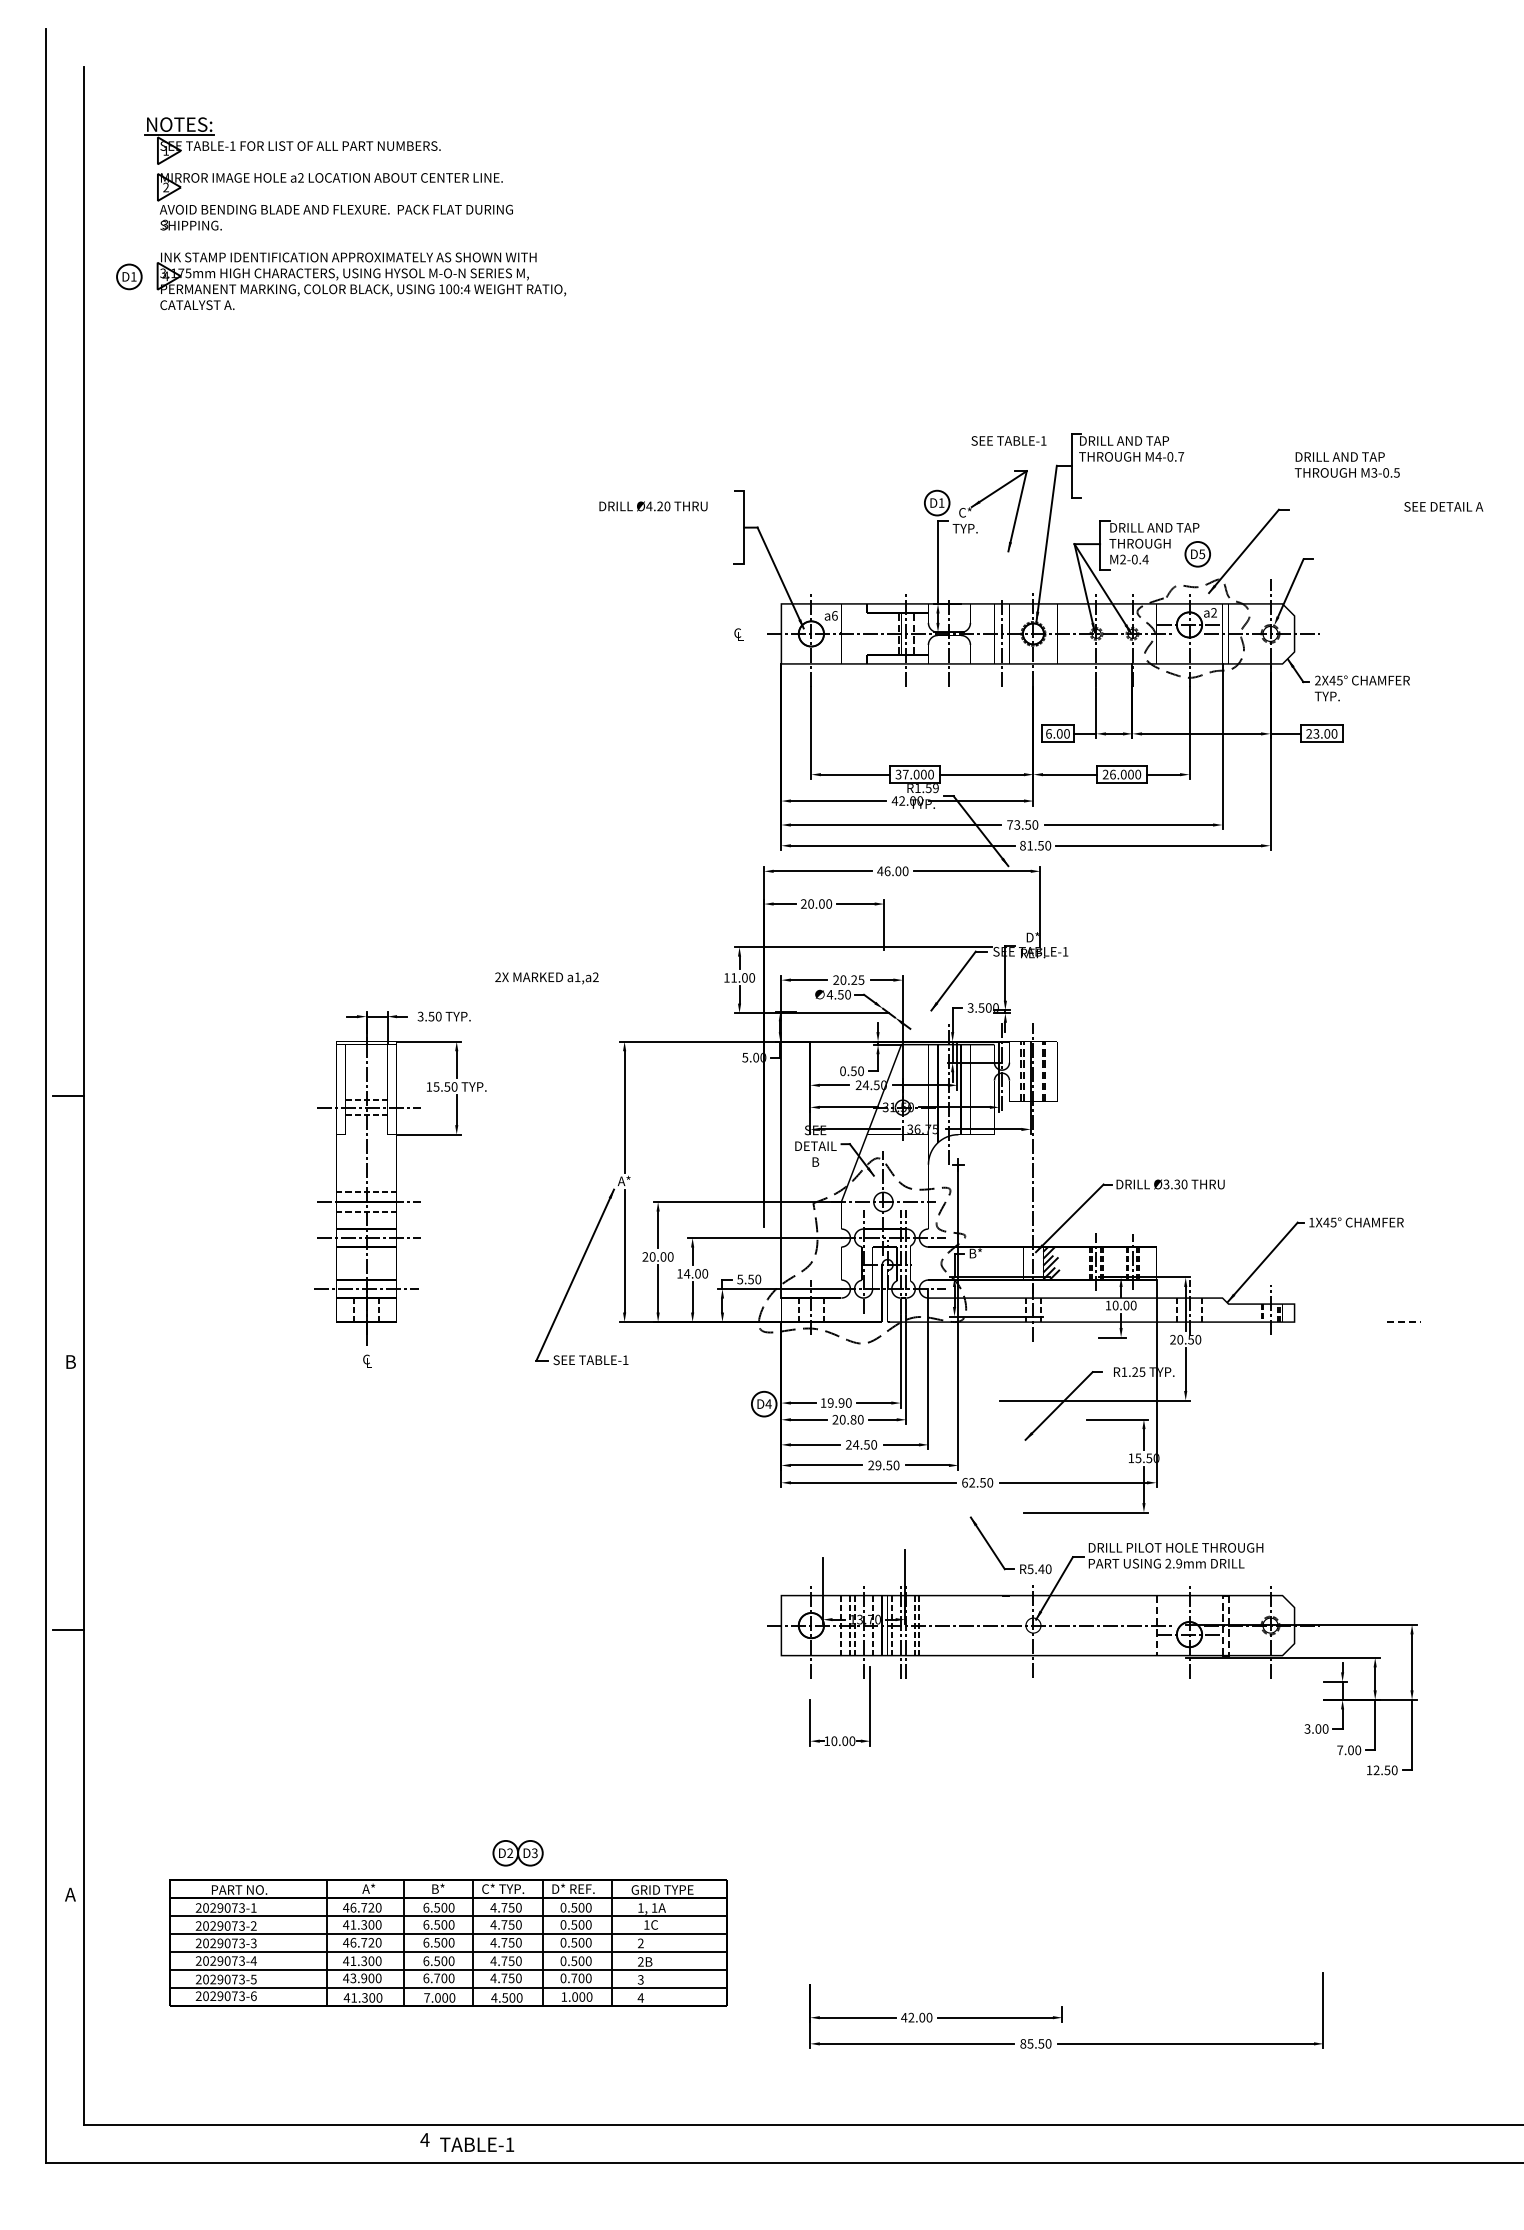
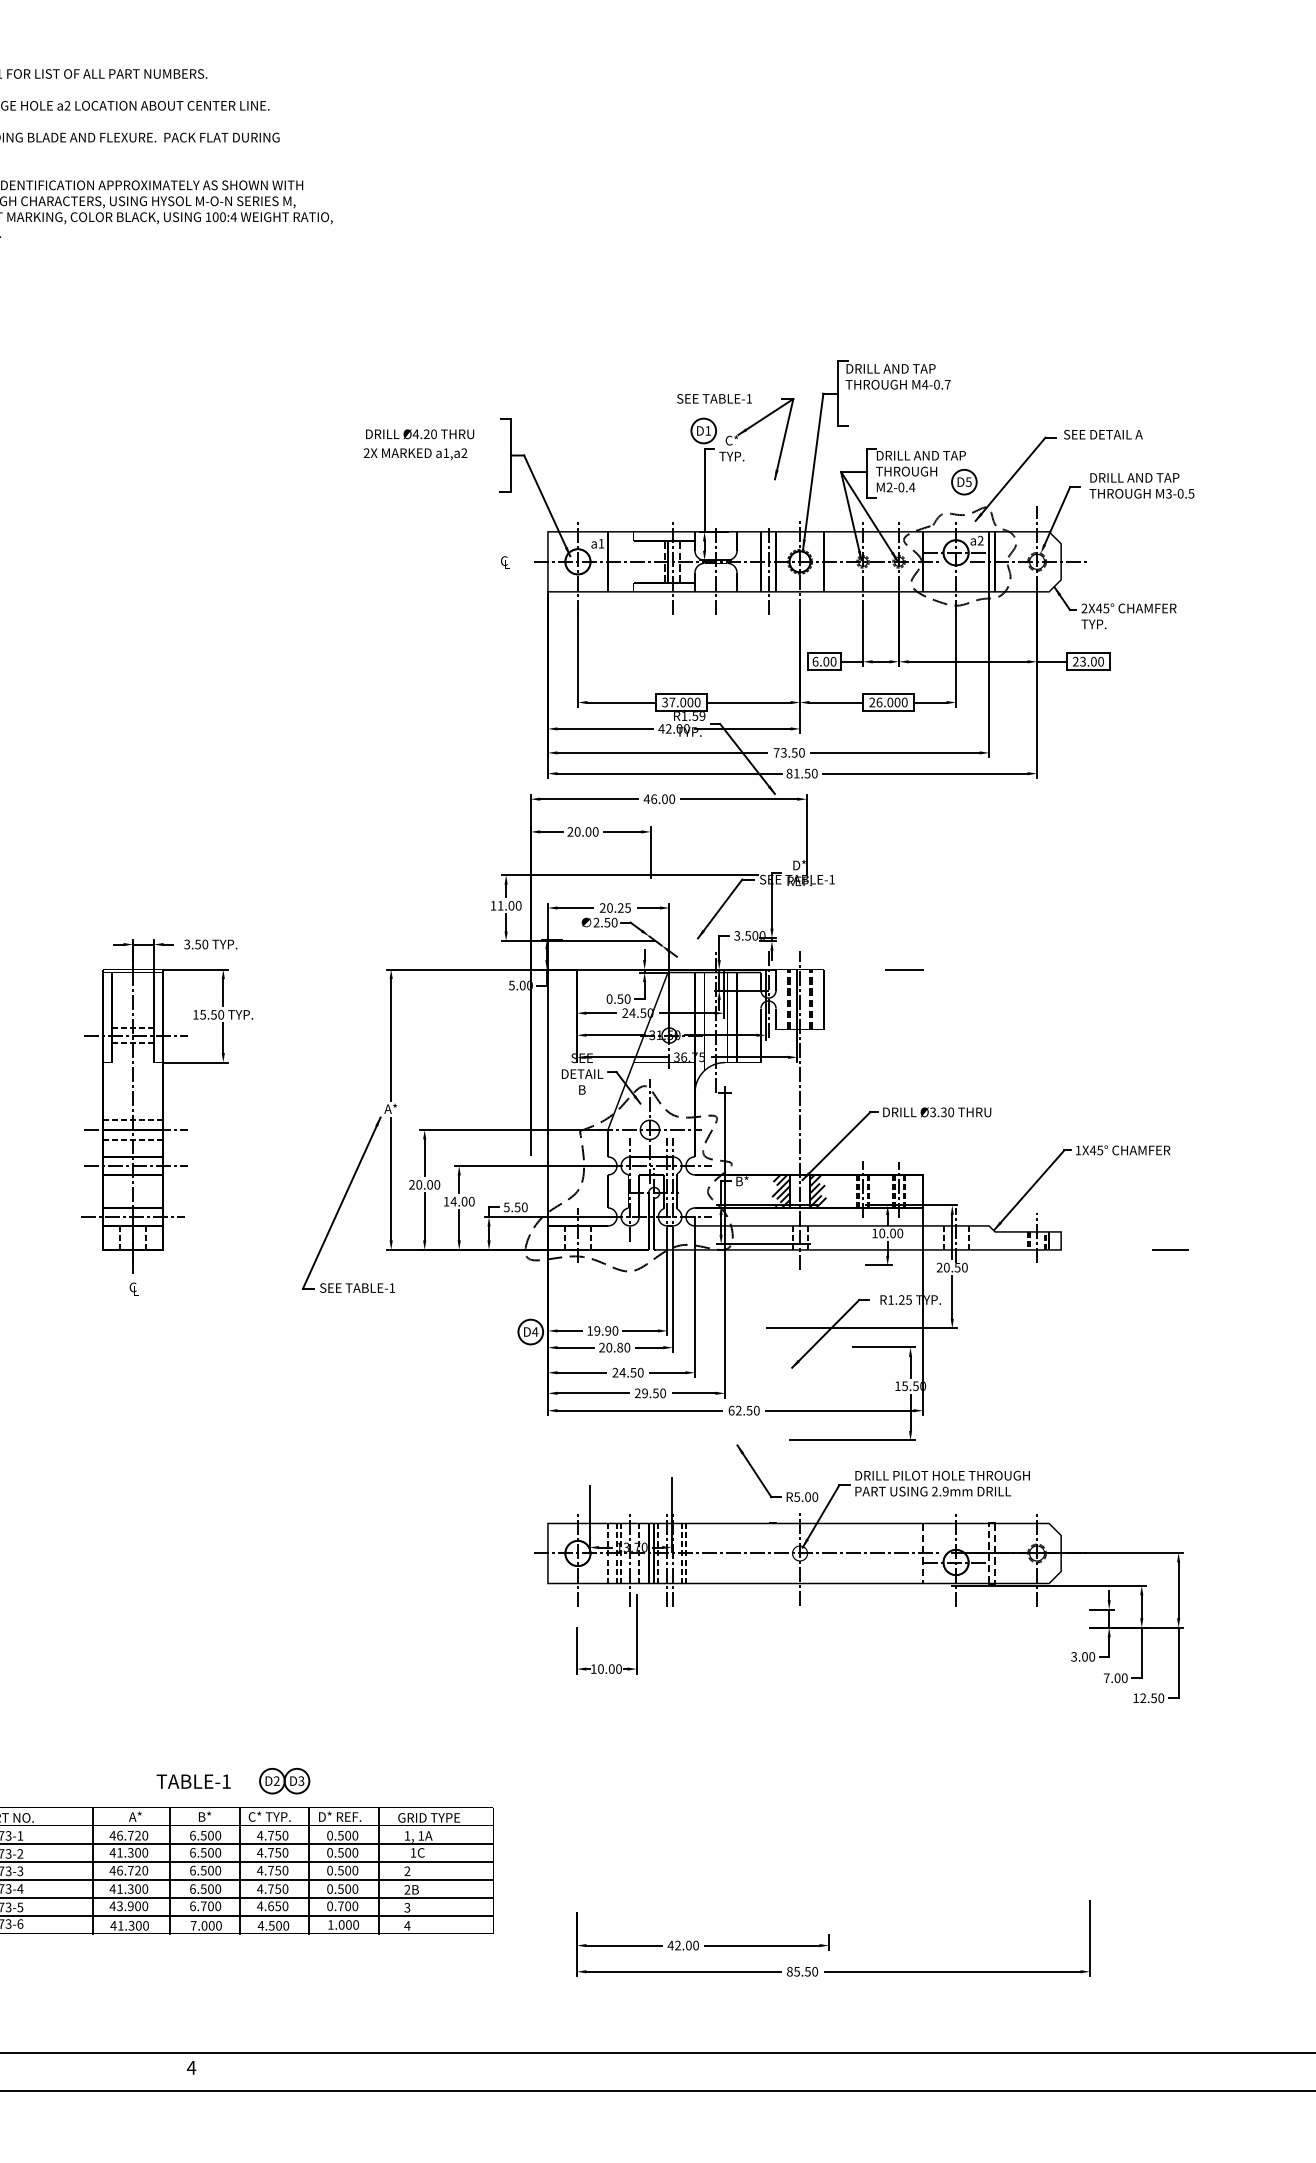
text: (1008, 440) -> (714, 398), moved
text: (1346, 464) -> (1141, 485), moved
text: (1443, 506) -> (1103, 434), moved
text: (834, 615) -> (601, 543), a6 -> a1
text: (546, 978) -> (415, 454), moved
text: (829, 994) -> (596, 922), 4.50 -> 2.50
line: (1137, 1041) -> (904, 969), added
hatch: (1014, 1263) -> (781, 1191), added
line: (1404, 1322) -> (1171, 1250), dashed -> solid
text: (1041, 1569) -> (808, 1497), R5.40 -> R5.00
text: (504, 1978) -> (271, 1906), 4.750 -> 4.650
text: (477, 2144) -> (194, 1781), moved

